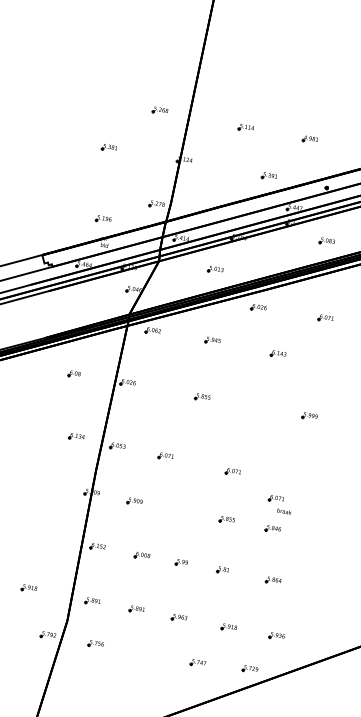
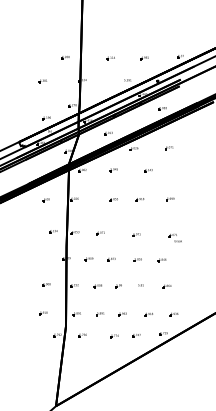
part: (251, 405) -> (139, 199), added
part: (277, 505) -> (174, 238), moved
part: (176, 510) -> (111, 259), added
part: (44, 534) -> (46, 284), added
part: (155, 657) -> (114, 336), added

